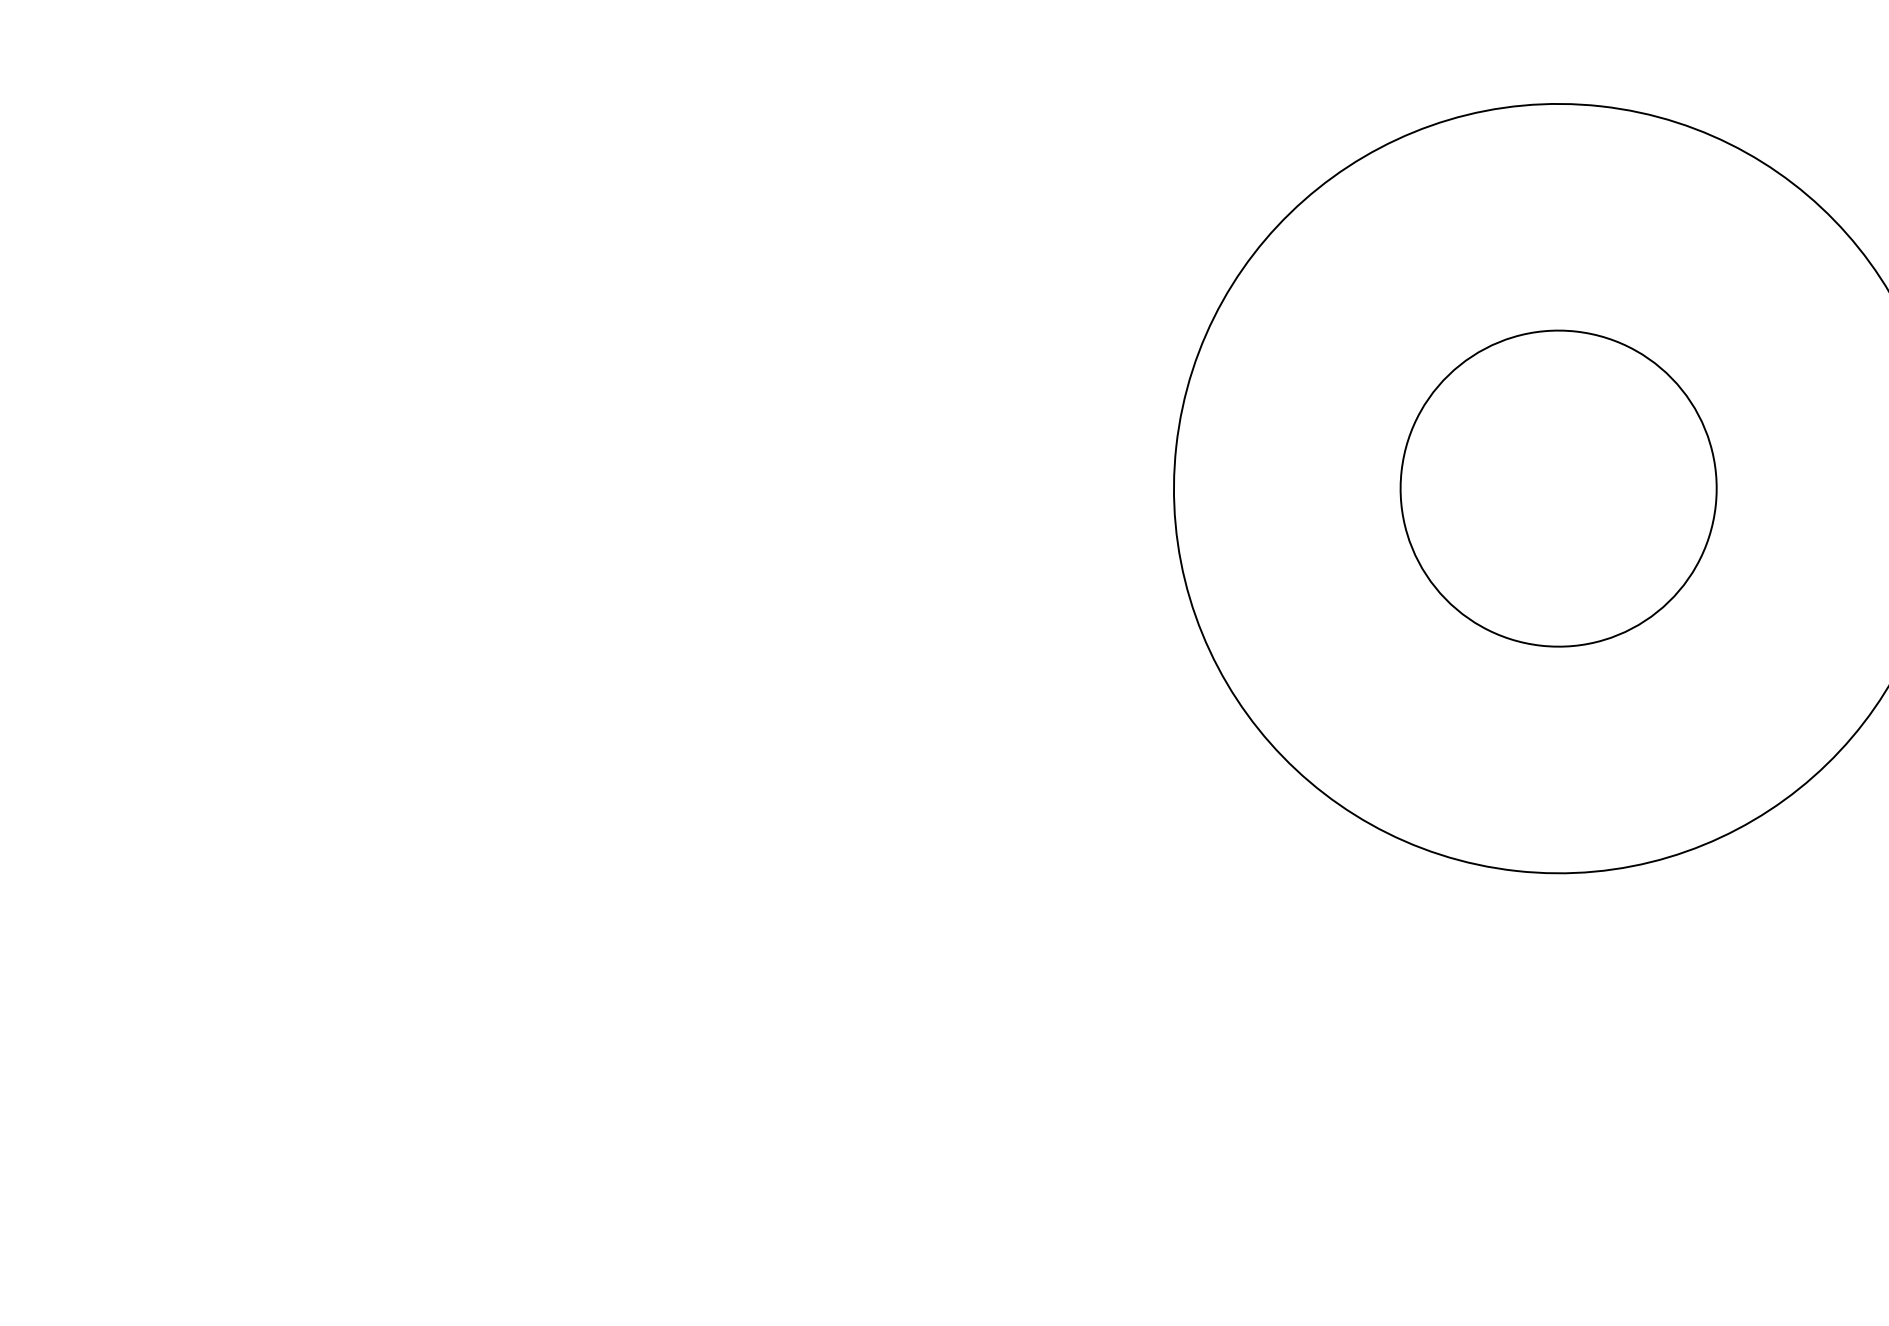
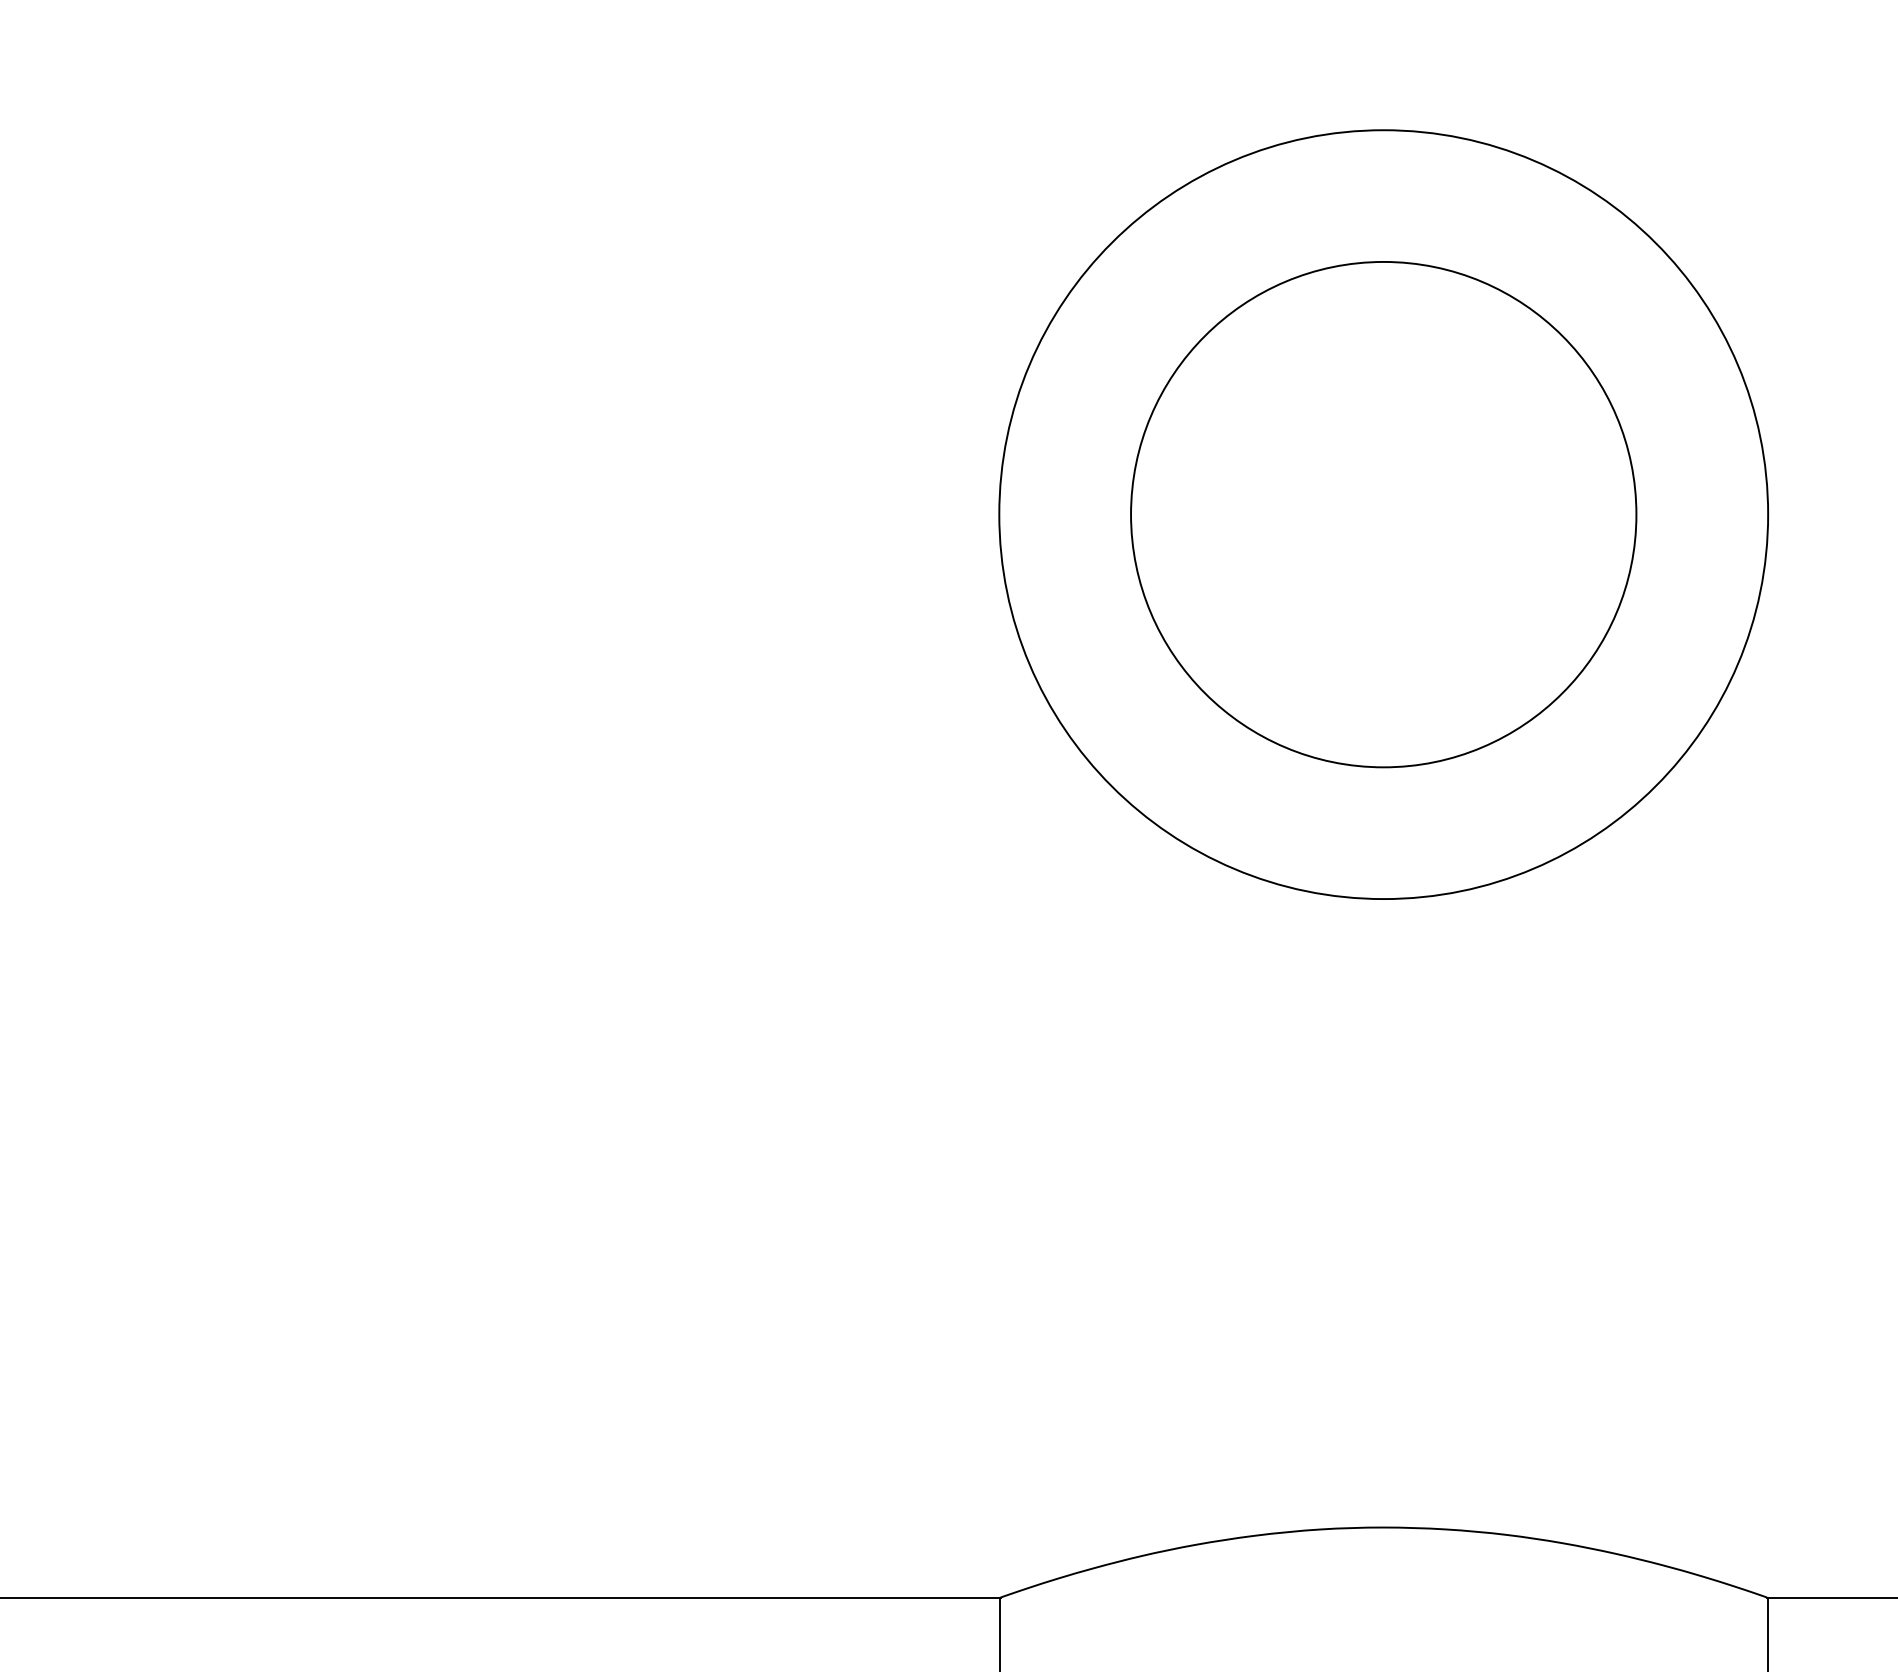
circle: (1558, 488) -> (1383, 514), size x1.6

